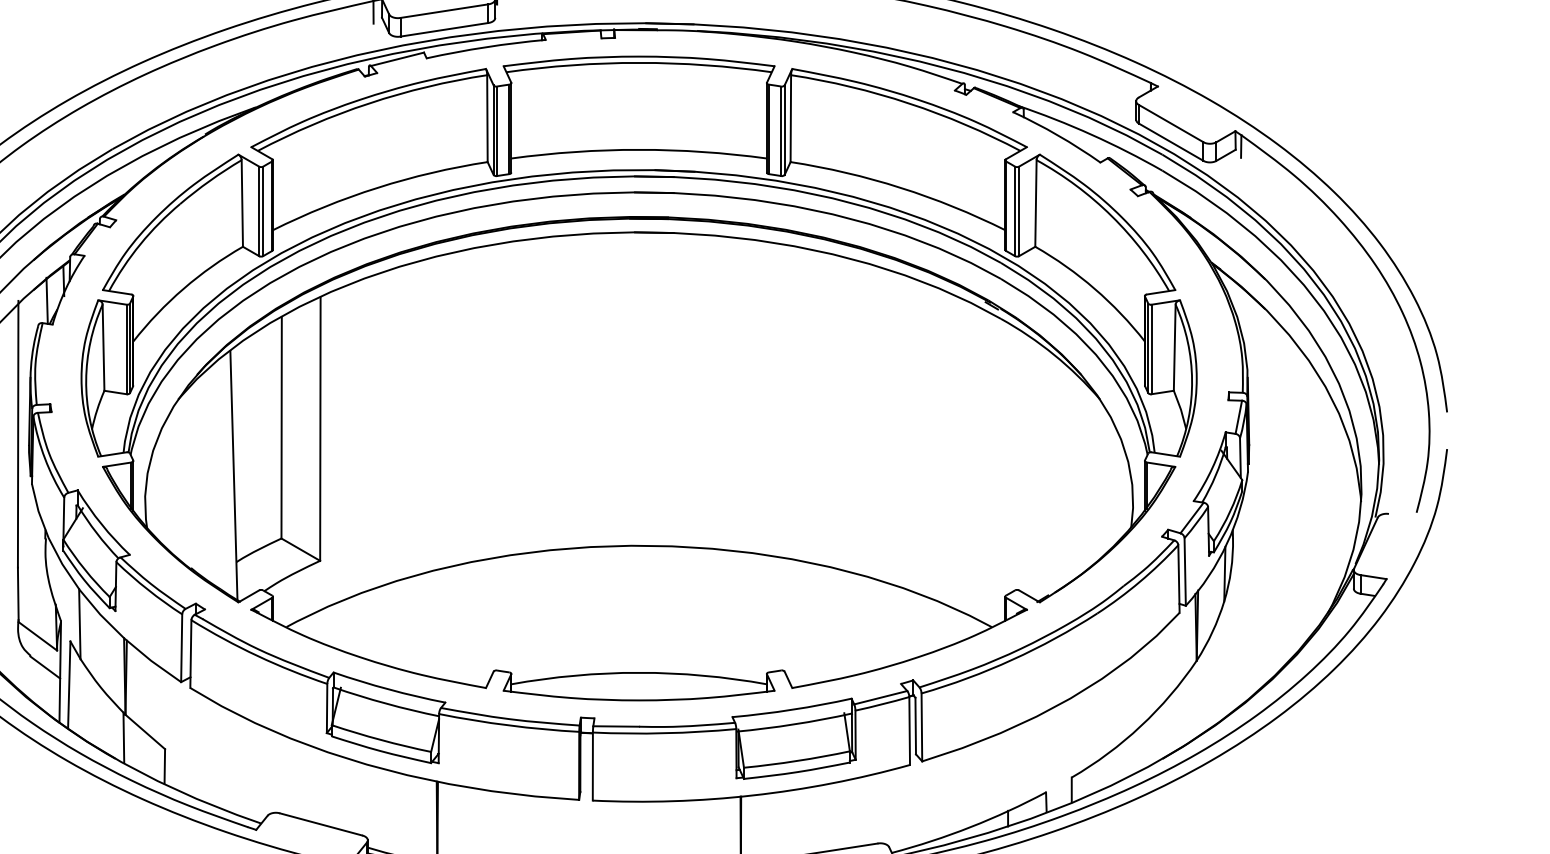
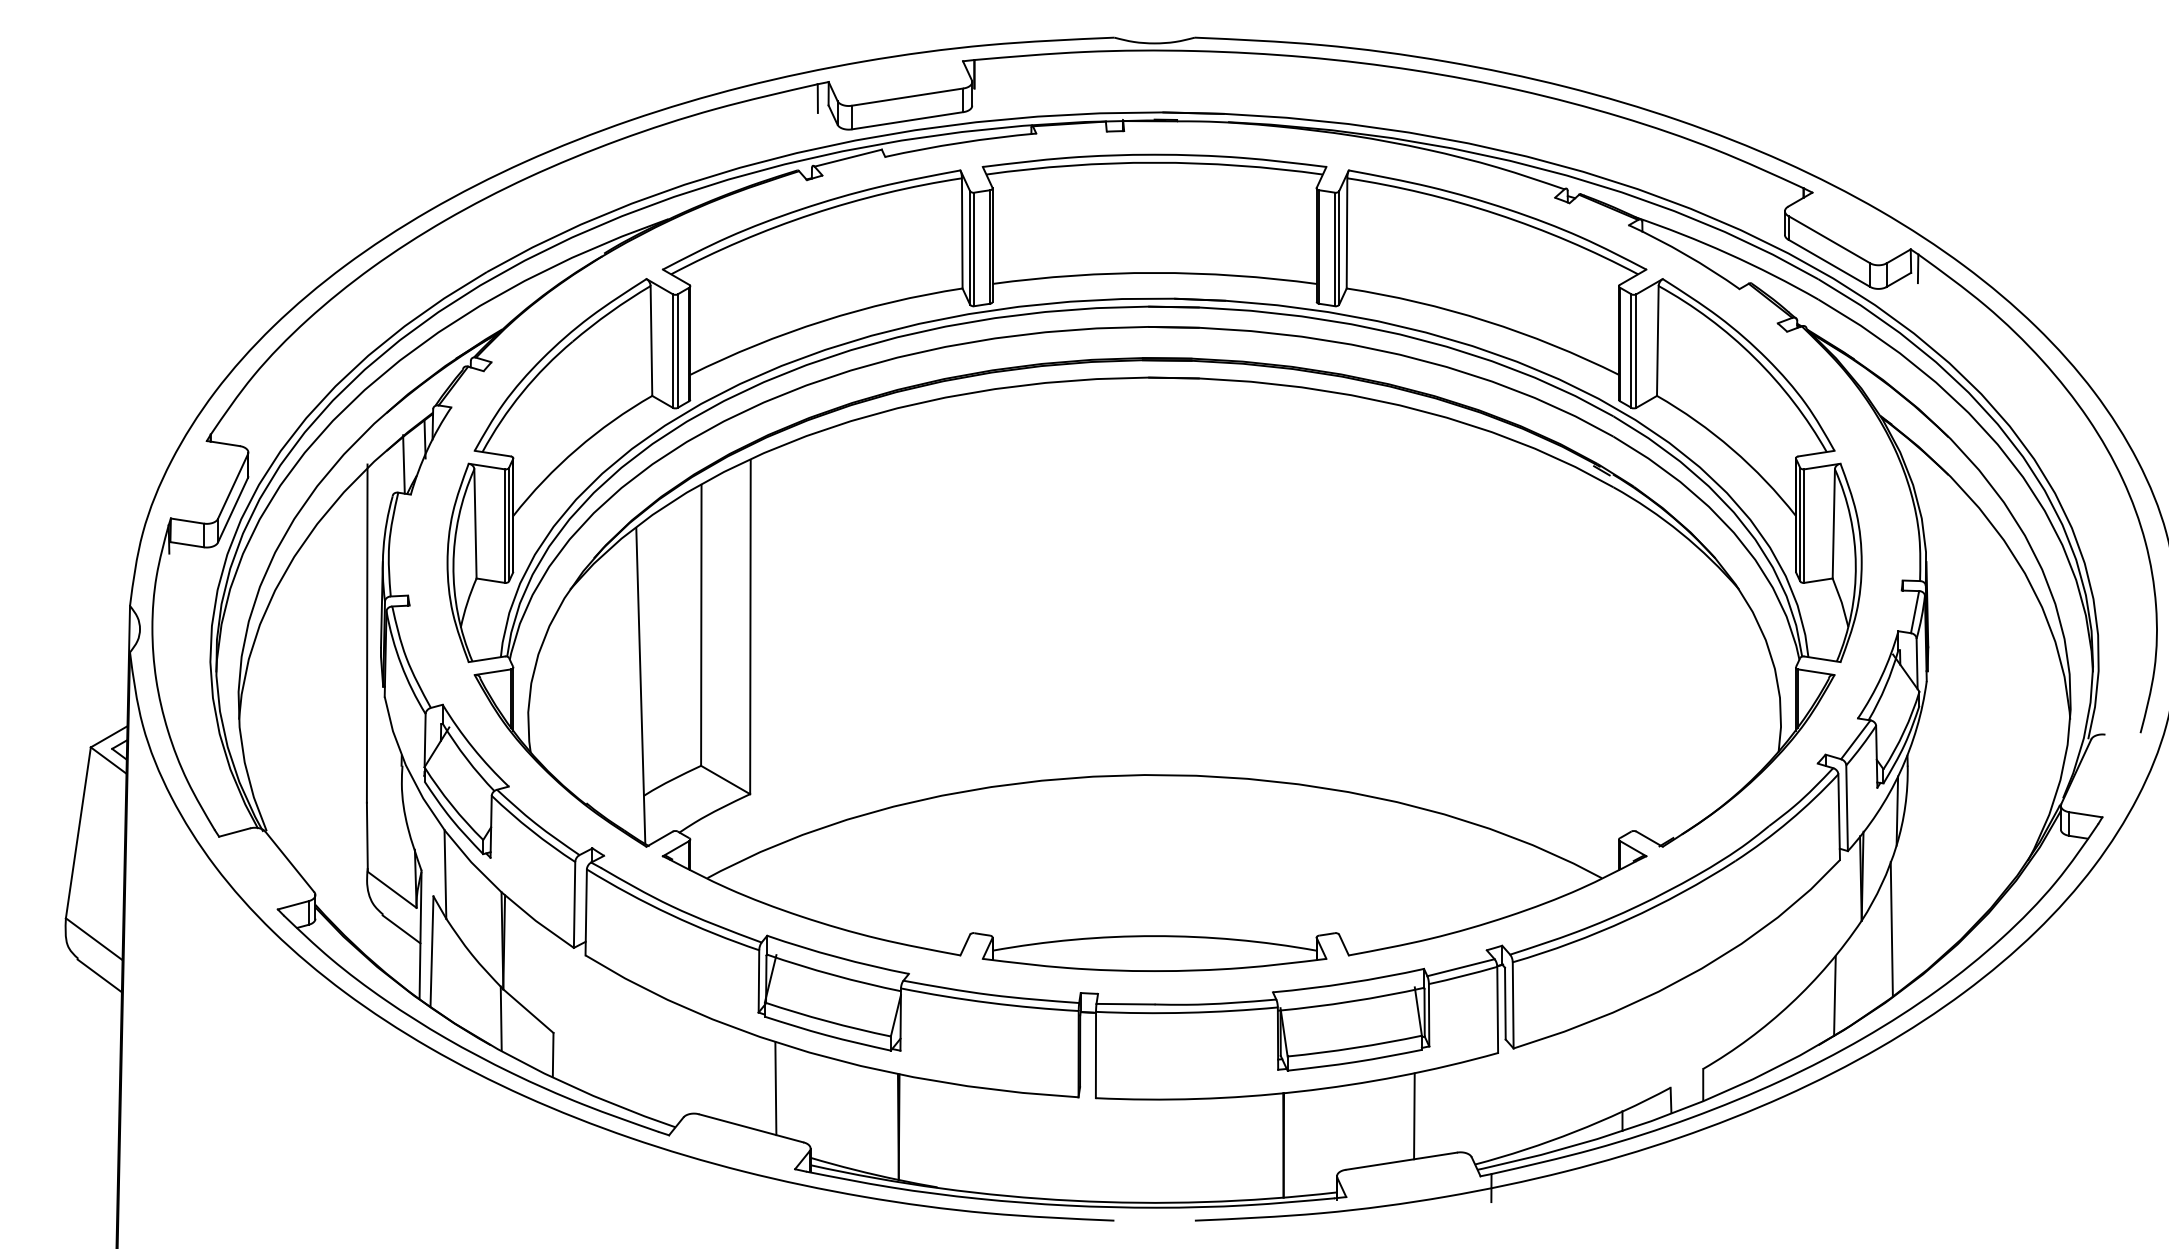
line: (1220, 666) -> (1891, 928), added
line: (1175, 720) -> (1834, 996), added
line: (340, 792) -> (775, 1088), added
line: (844, 815) -> (1414, 1116), added

